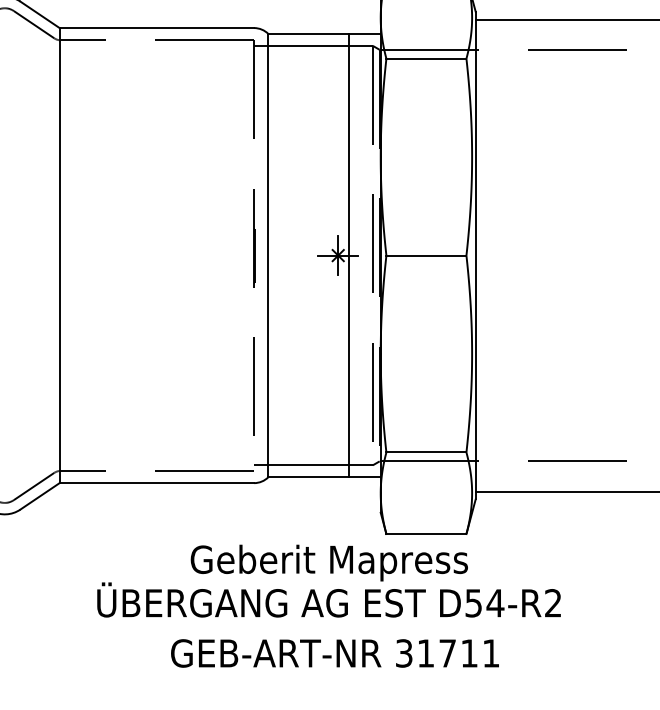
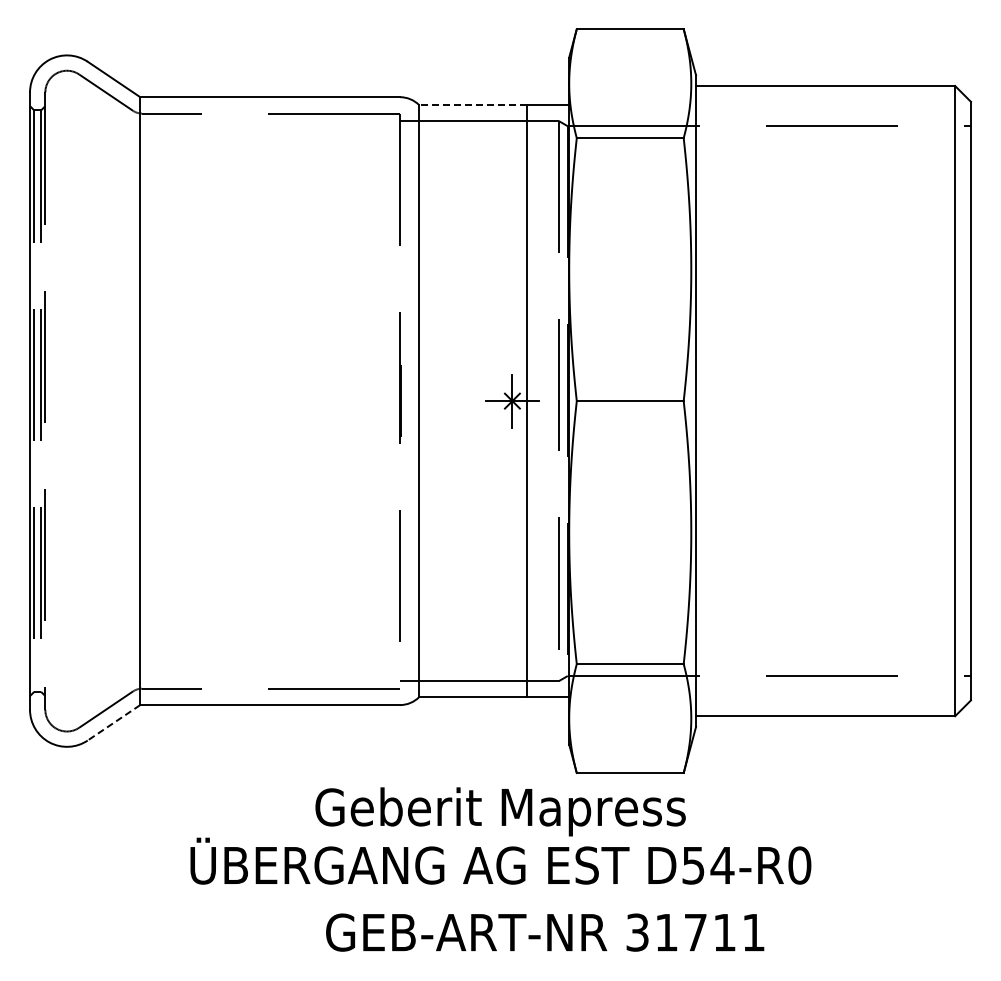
line: (309, 34) -> (473, 105), solid -> dashed
line: (39, 496) -> (113, 722), solid -> dashed
text: (553, 603) -> (799, 865), D54-R2 -> D54-R0
text: (335, 653) -> (545, 932), moved

